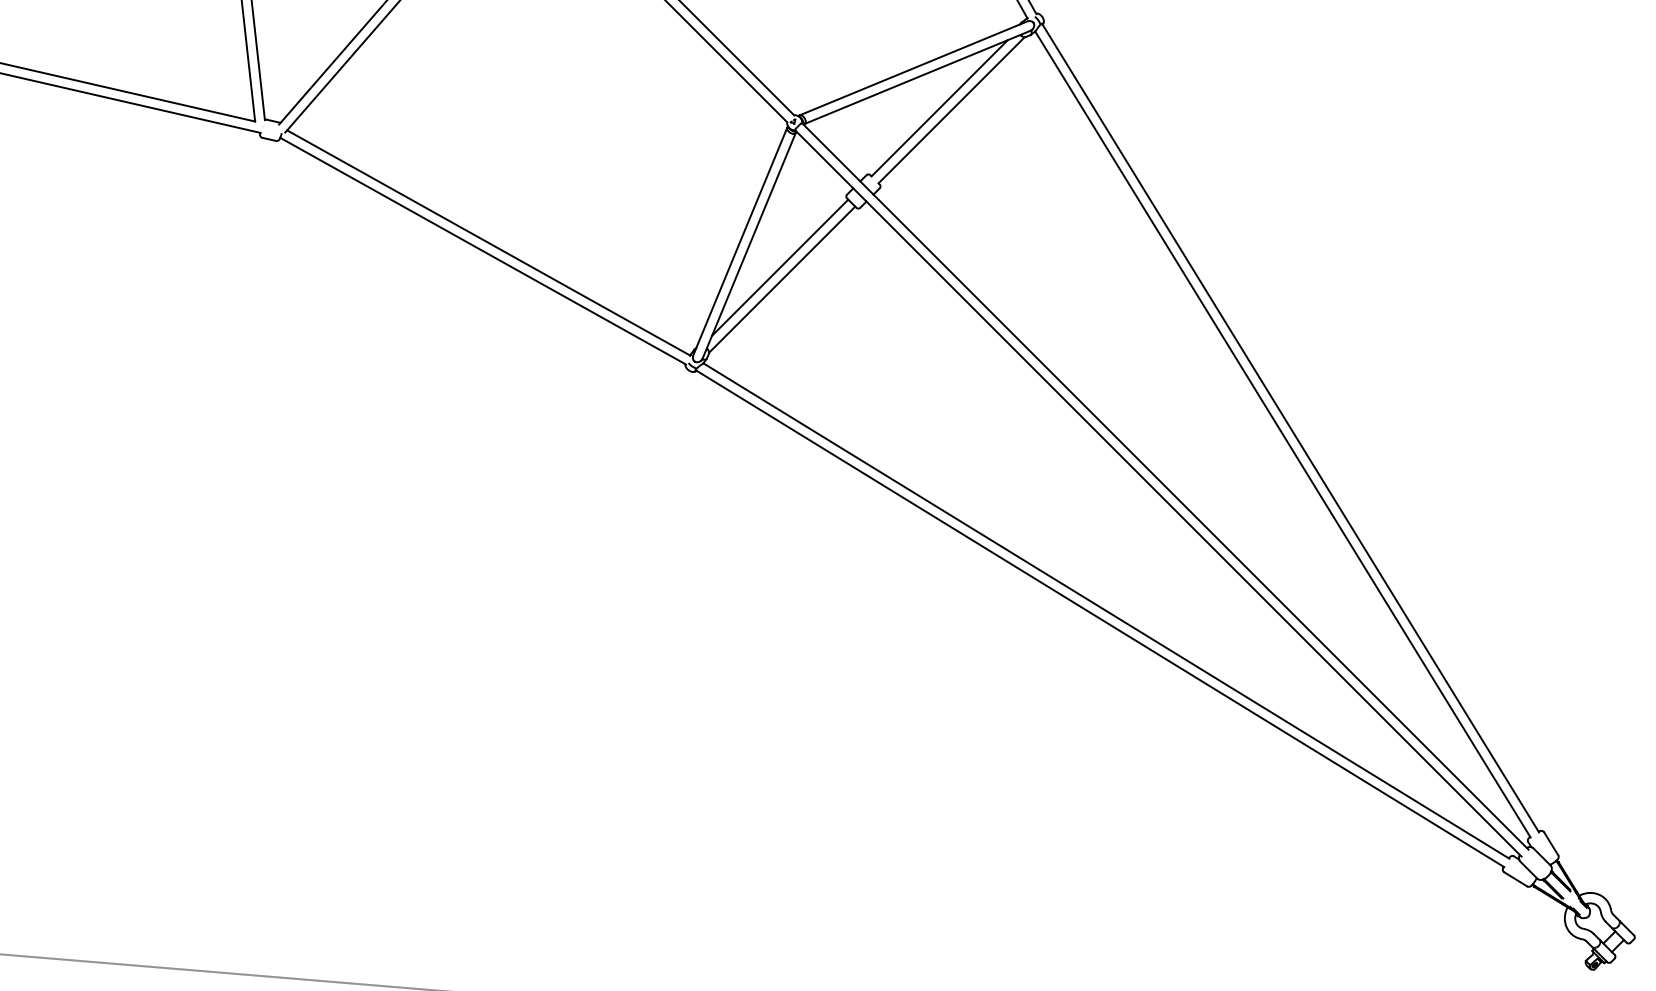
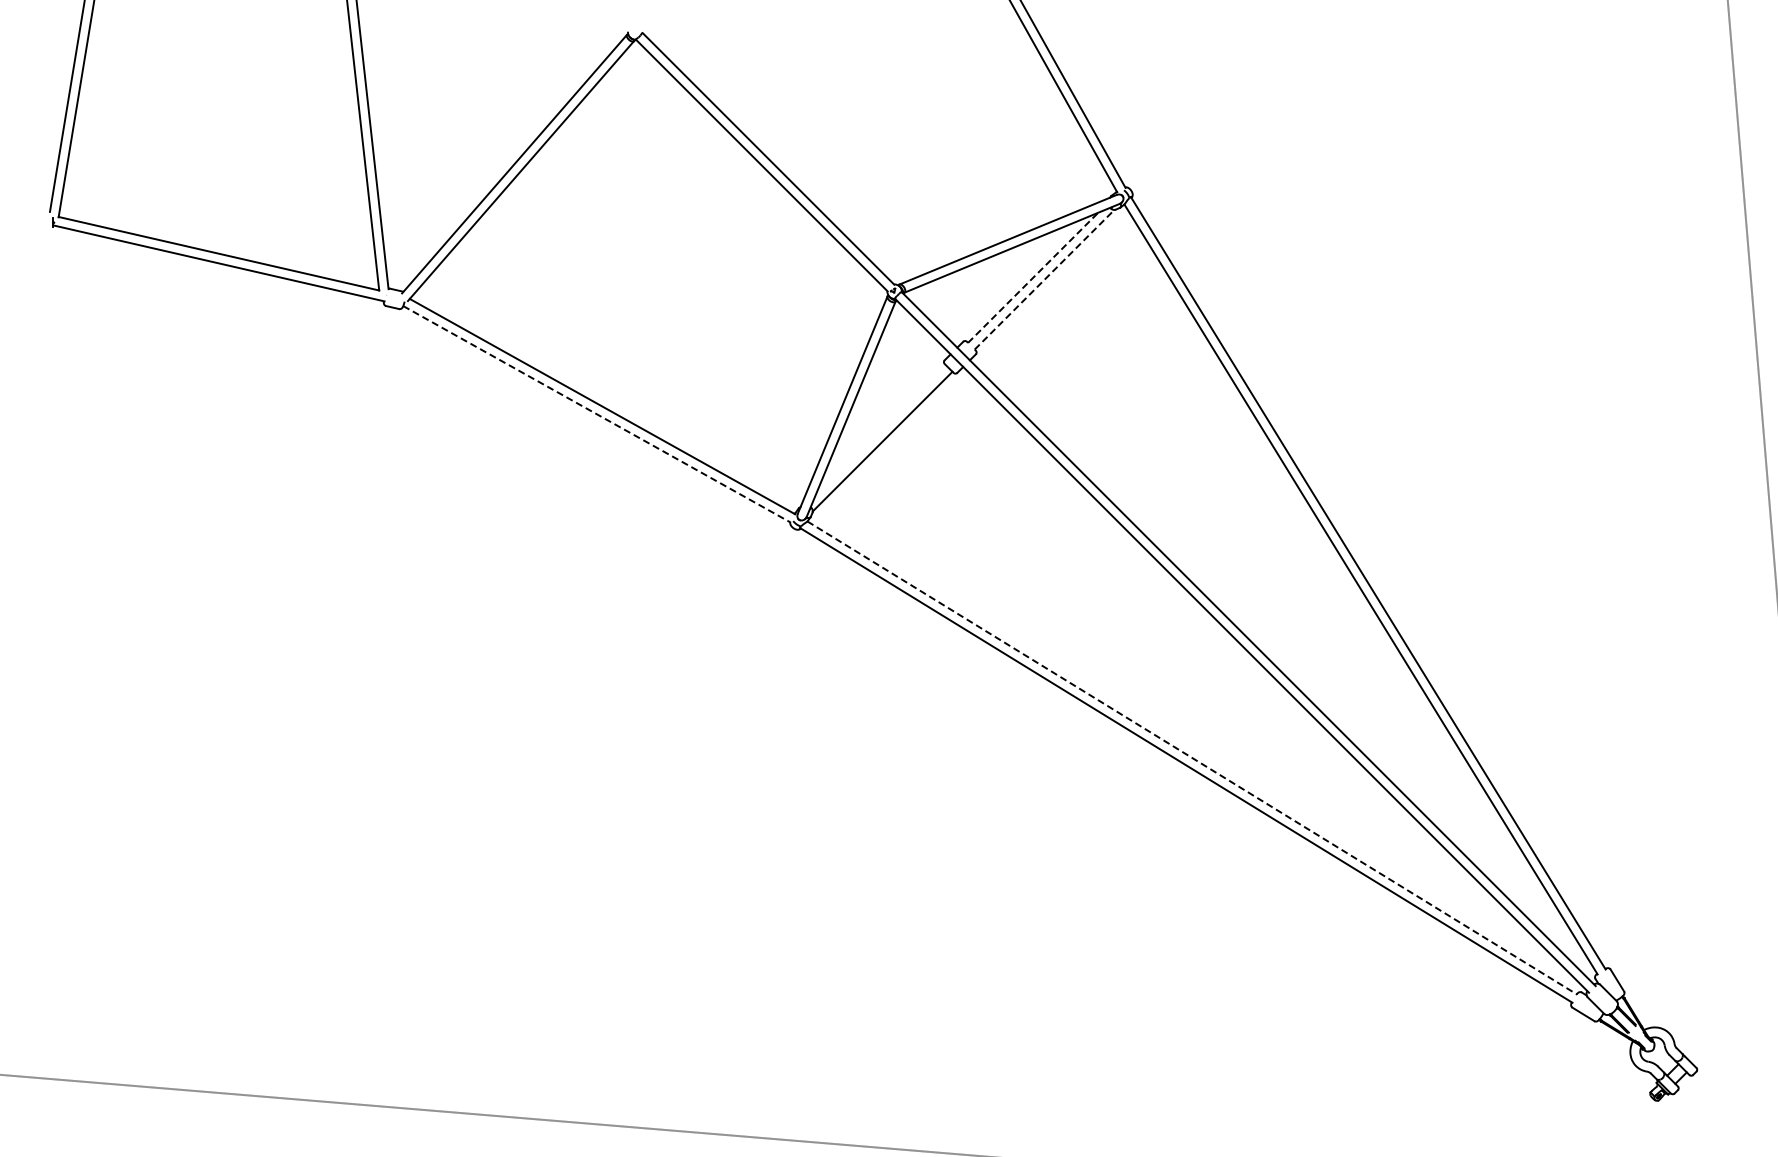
line: (940, 107) -> (1033, 277), solid -> dashed
line: (951, 110) -> (1044, 279), solid -> dashed
line: (483, 251) -> (597, 414), solid -> dashed
line: (779, 268) -> (880, 430), removed
line: (1106, 611) -> (1192, 758), solid -> dashed

